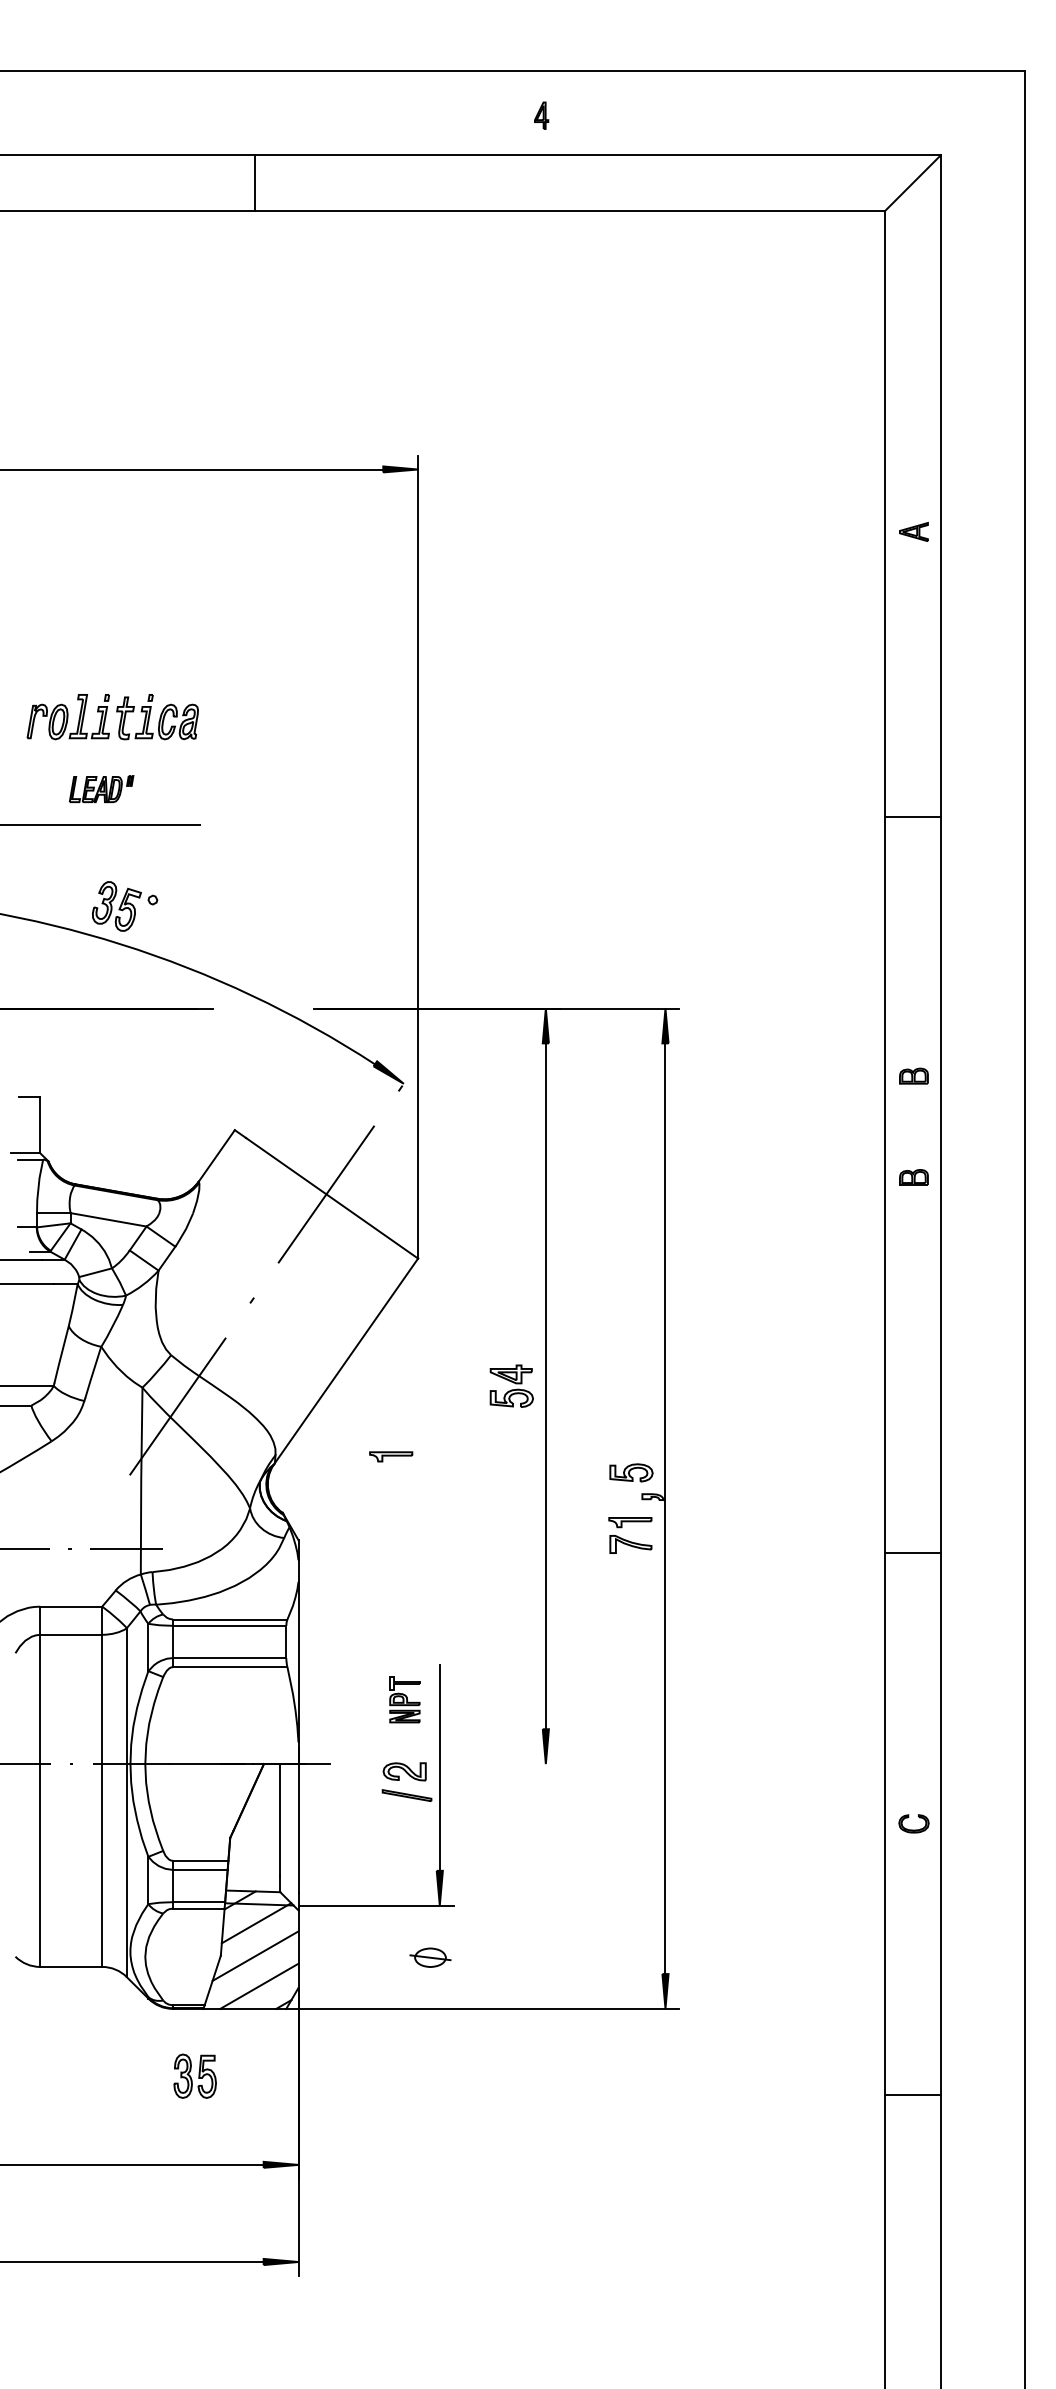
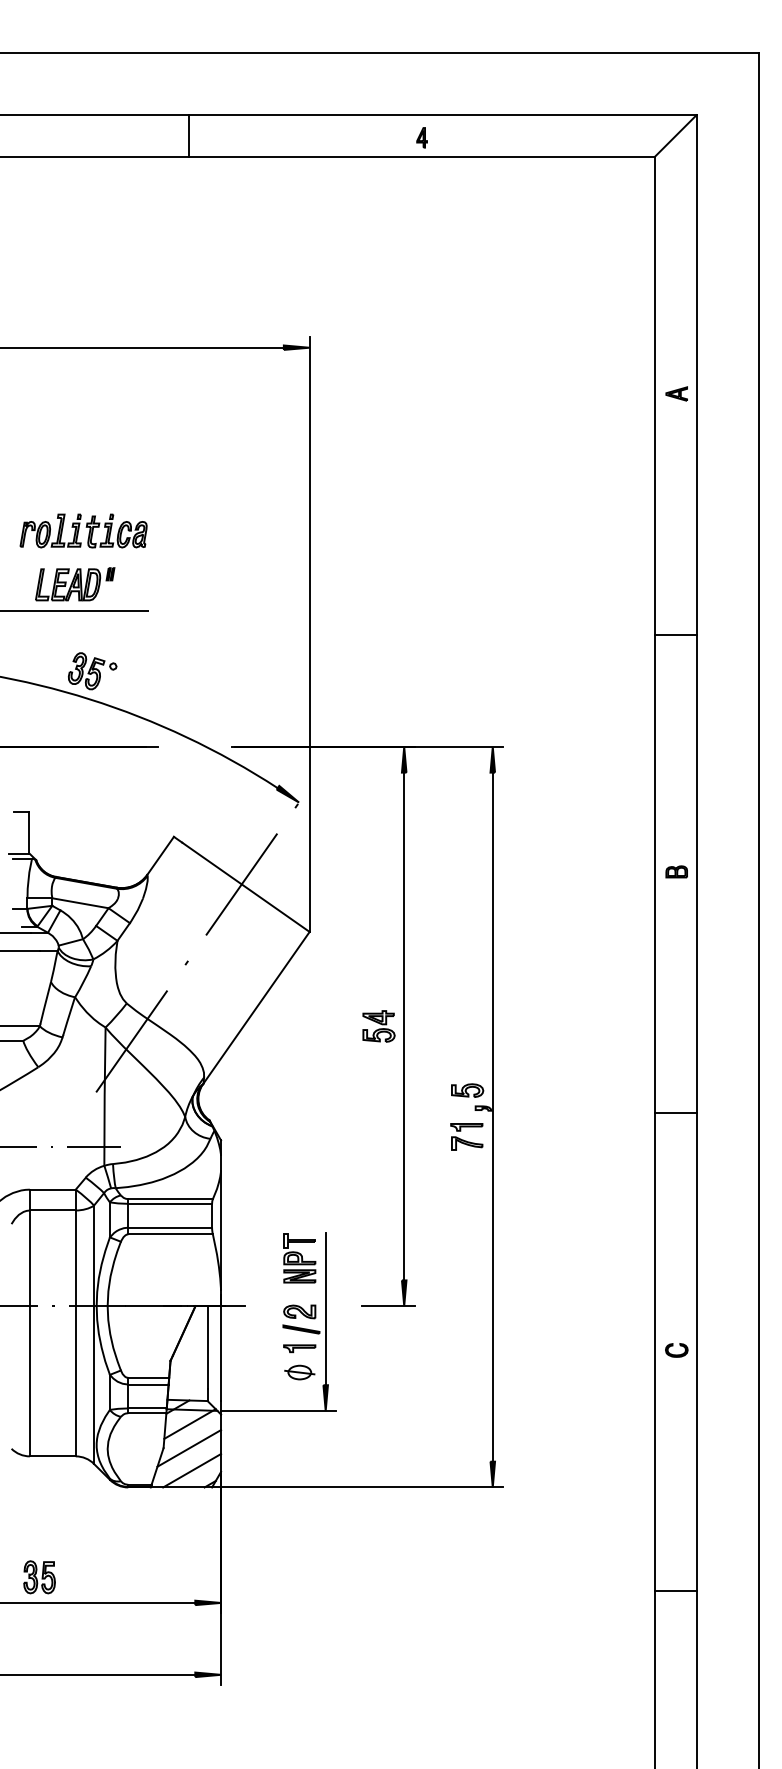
part: (540, 115) -> (421, 137), moved
part: (101, 789) -> (75, 584), size x1.67
line: (912, 816) -> (675, 634), moved
part: (913, 1075) -> (676, 796), removed
part: (390, 1456) -> (299, 1348), moved
line: (912, 1553) -> (675, 1113), moved
part: (404, 1699) -> (299, 1258), size x1.43
line: (524, 1764) -> (388, 1306), added
part: (430, 1957) -> (299, 1372), moved
part: (195, 2076) -> (39, 1577), moved
line: (912, 2095) -> (675, 1591), moved

